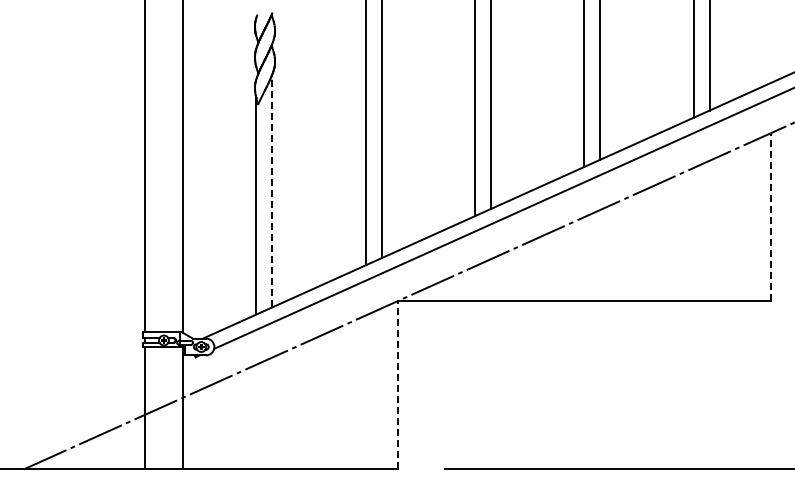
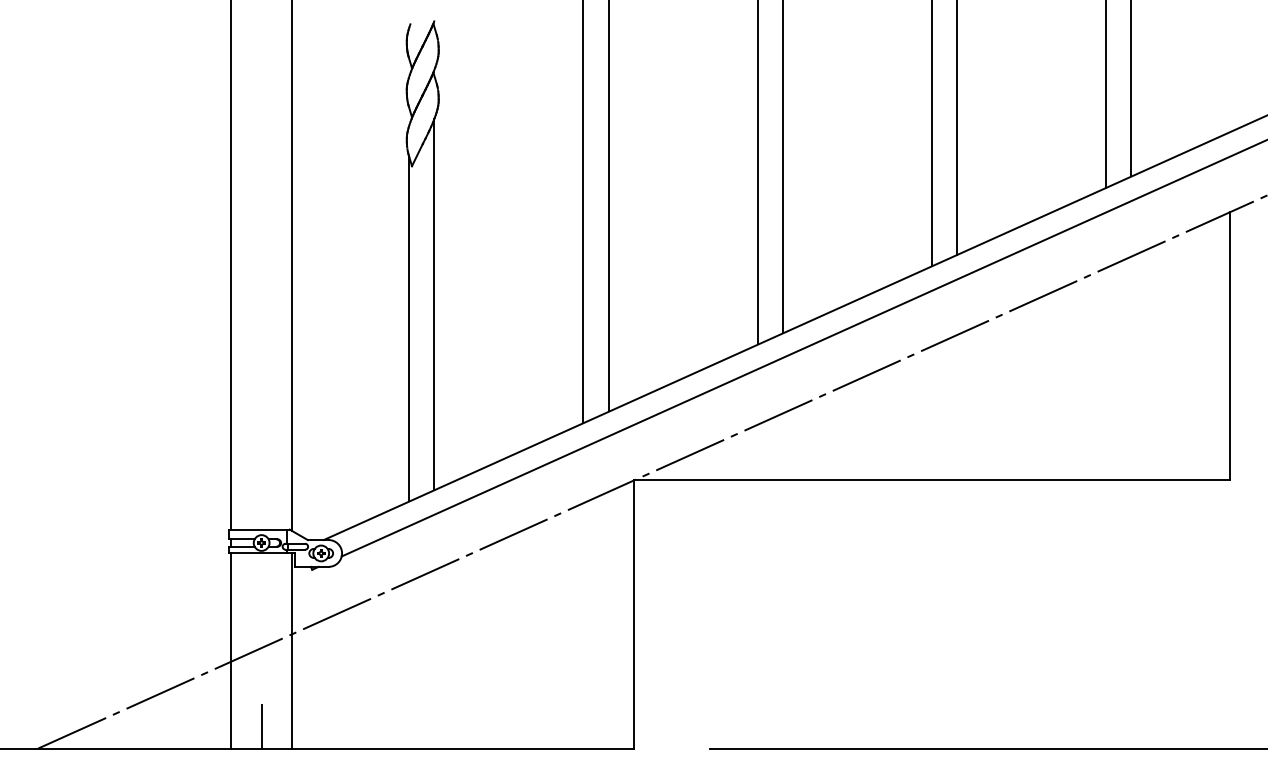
line: (272, 190) -> (434, 303), dashed -> solid
line: (771, 216) -> (1230, 345), dashed -> solid
line: (397, 384) -> (634, 613), dashed -> solid
line: (163, 455) -> (260, 726), added

